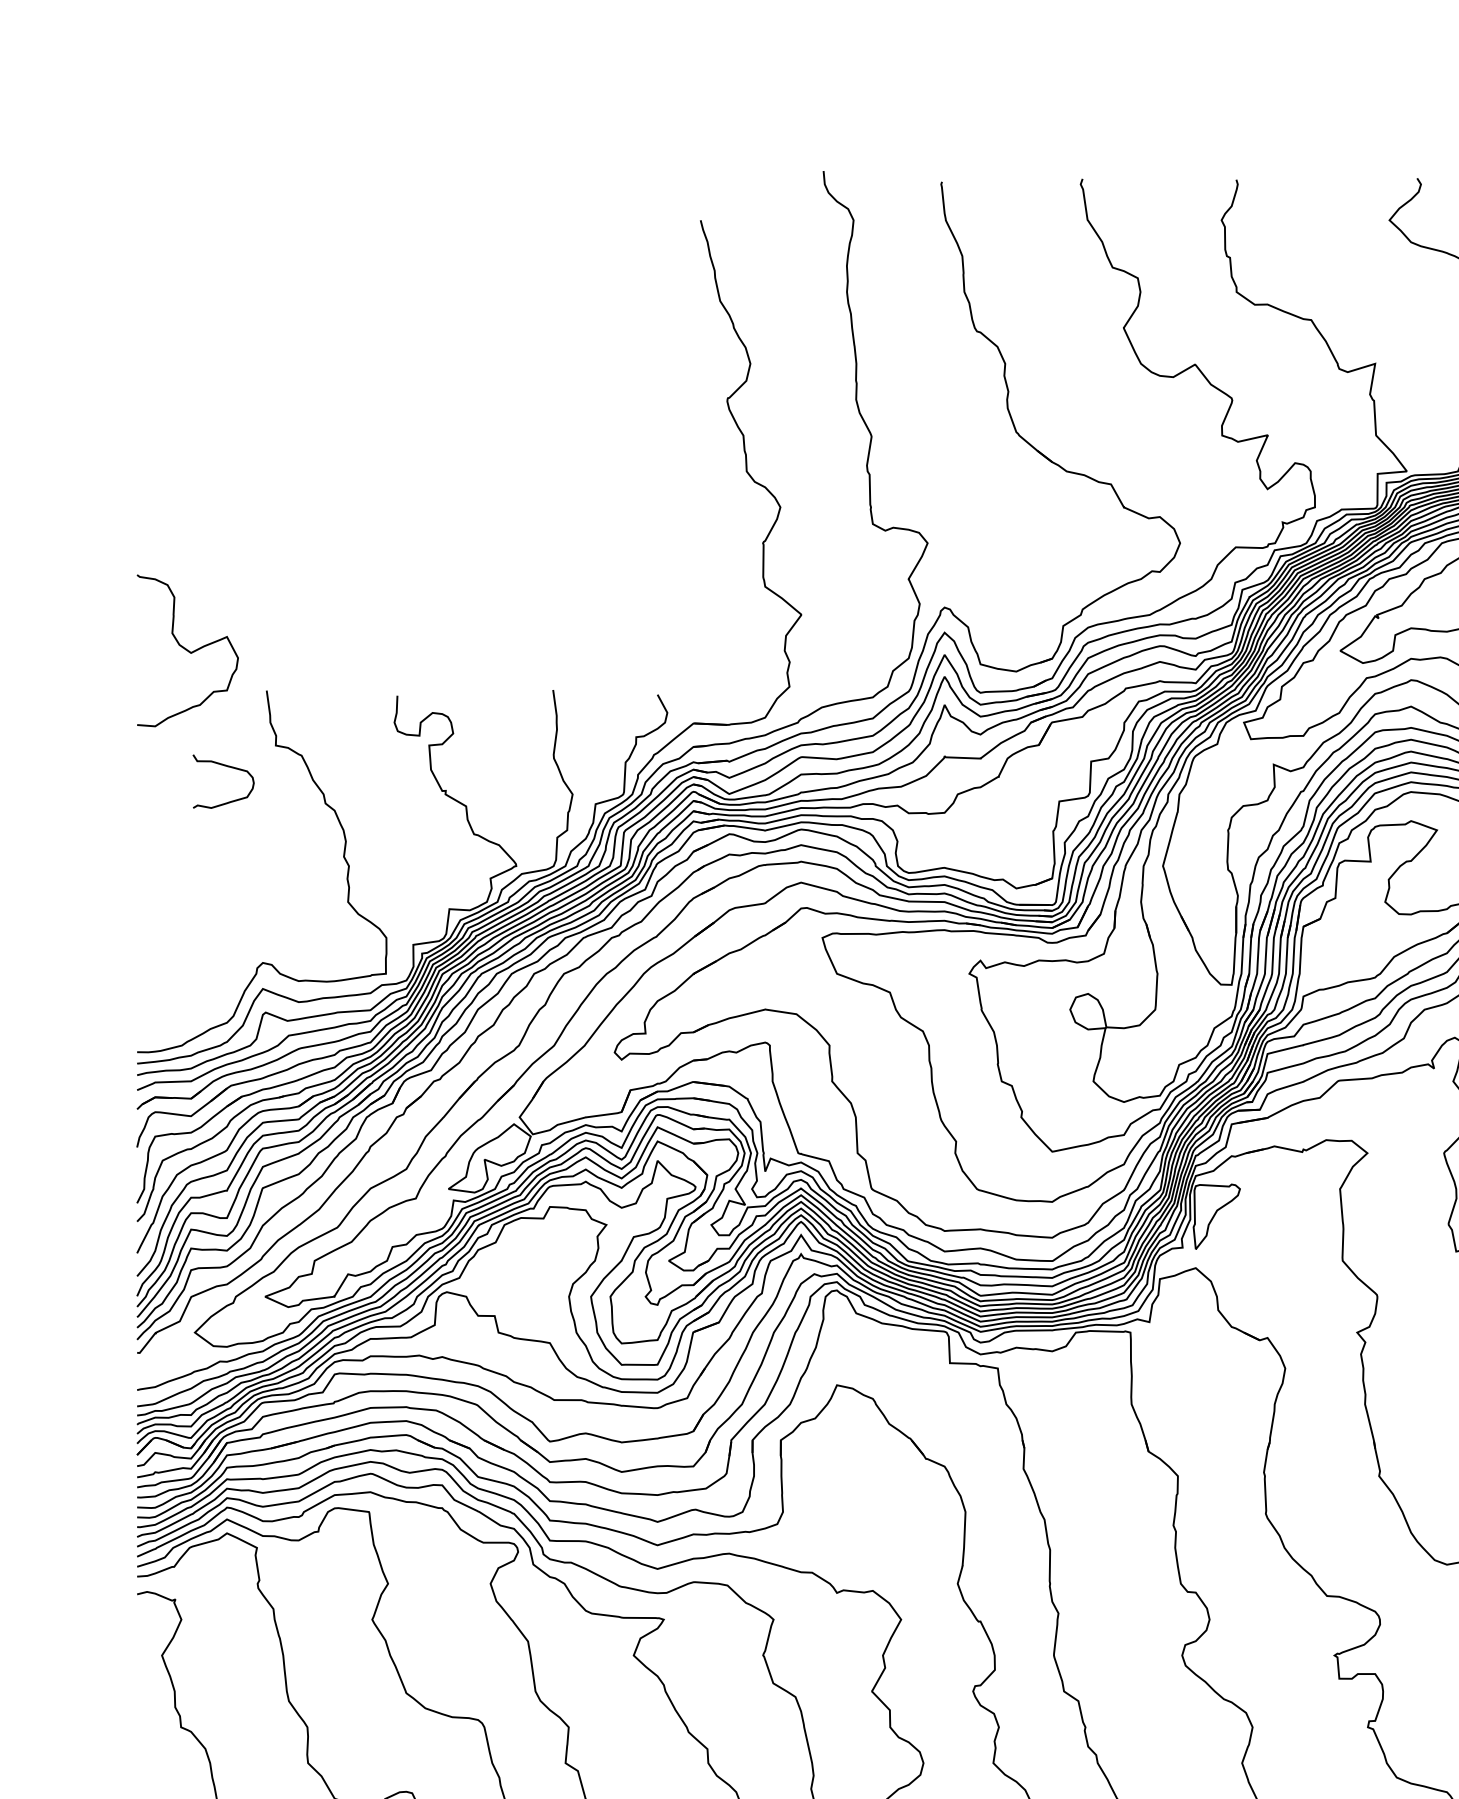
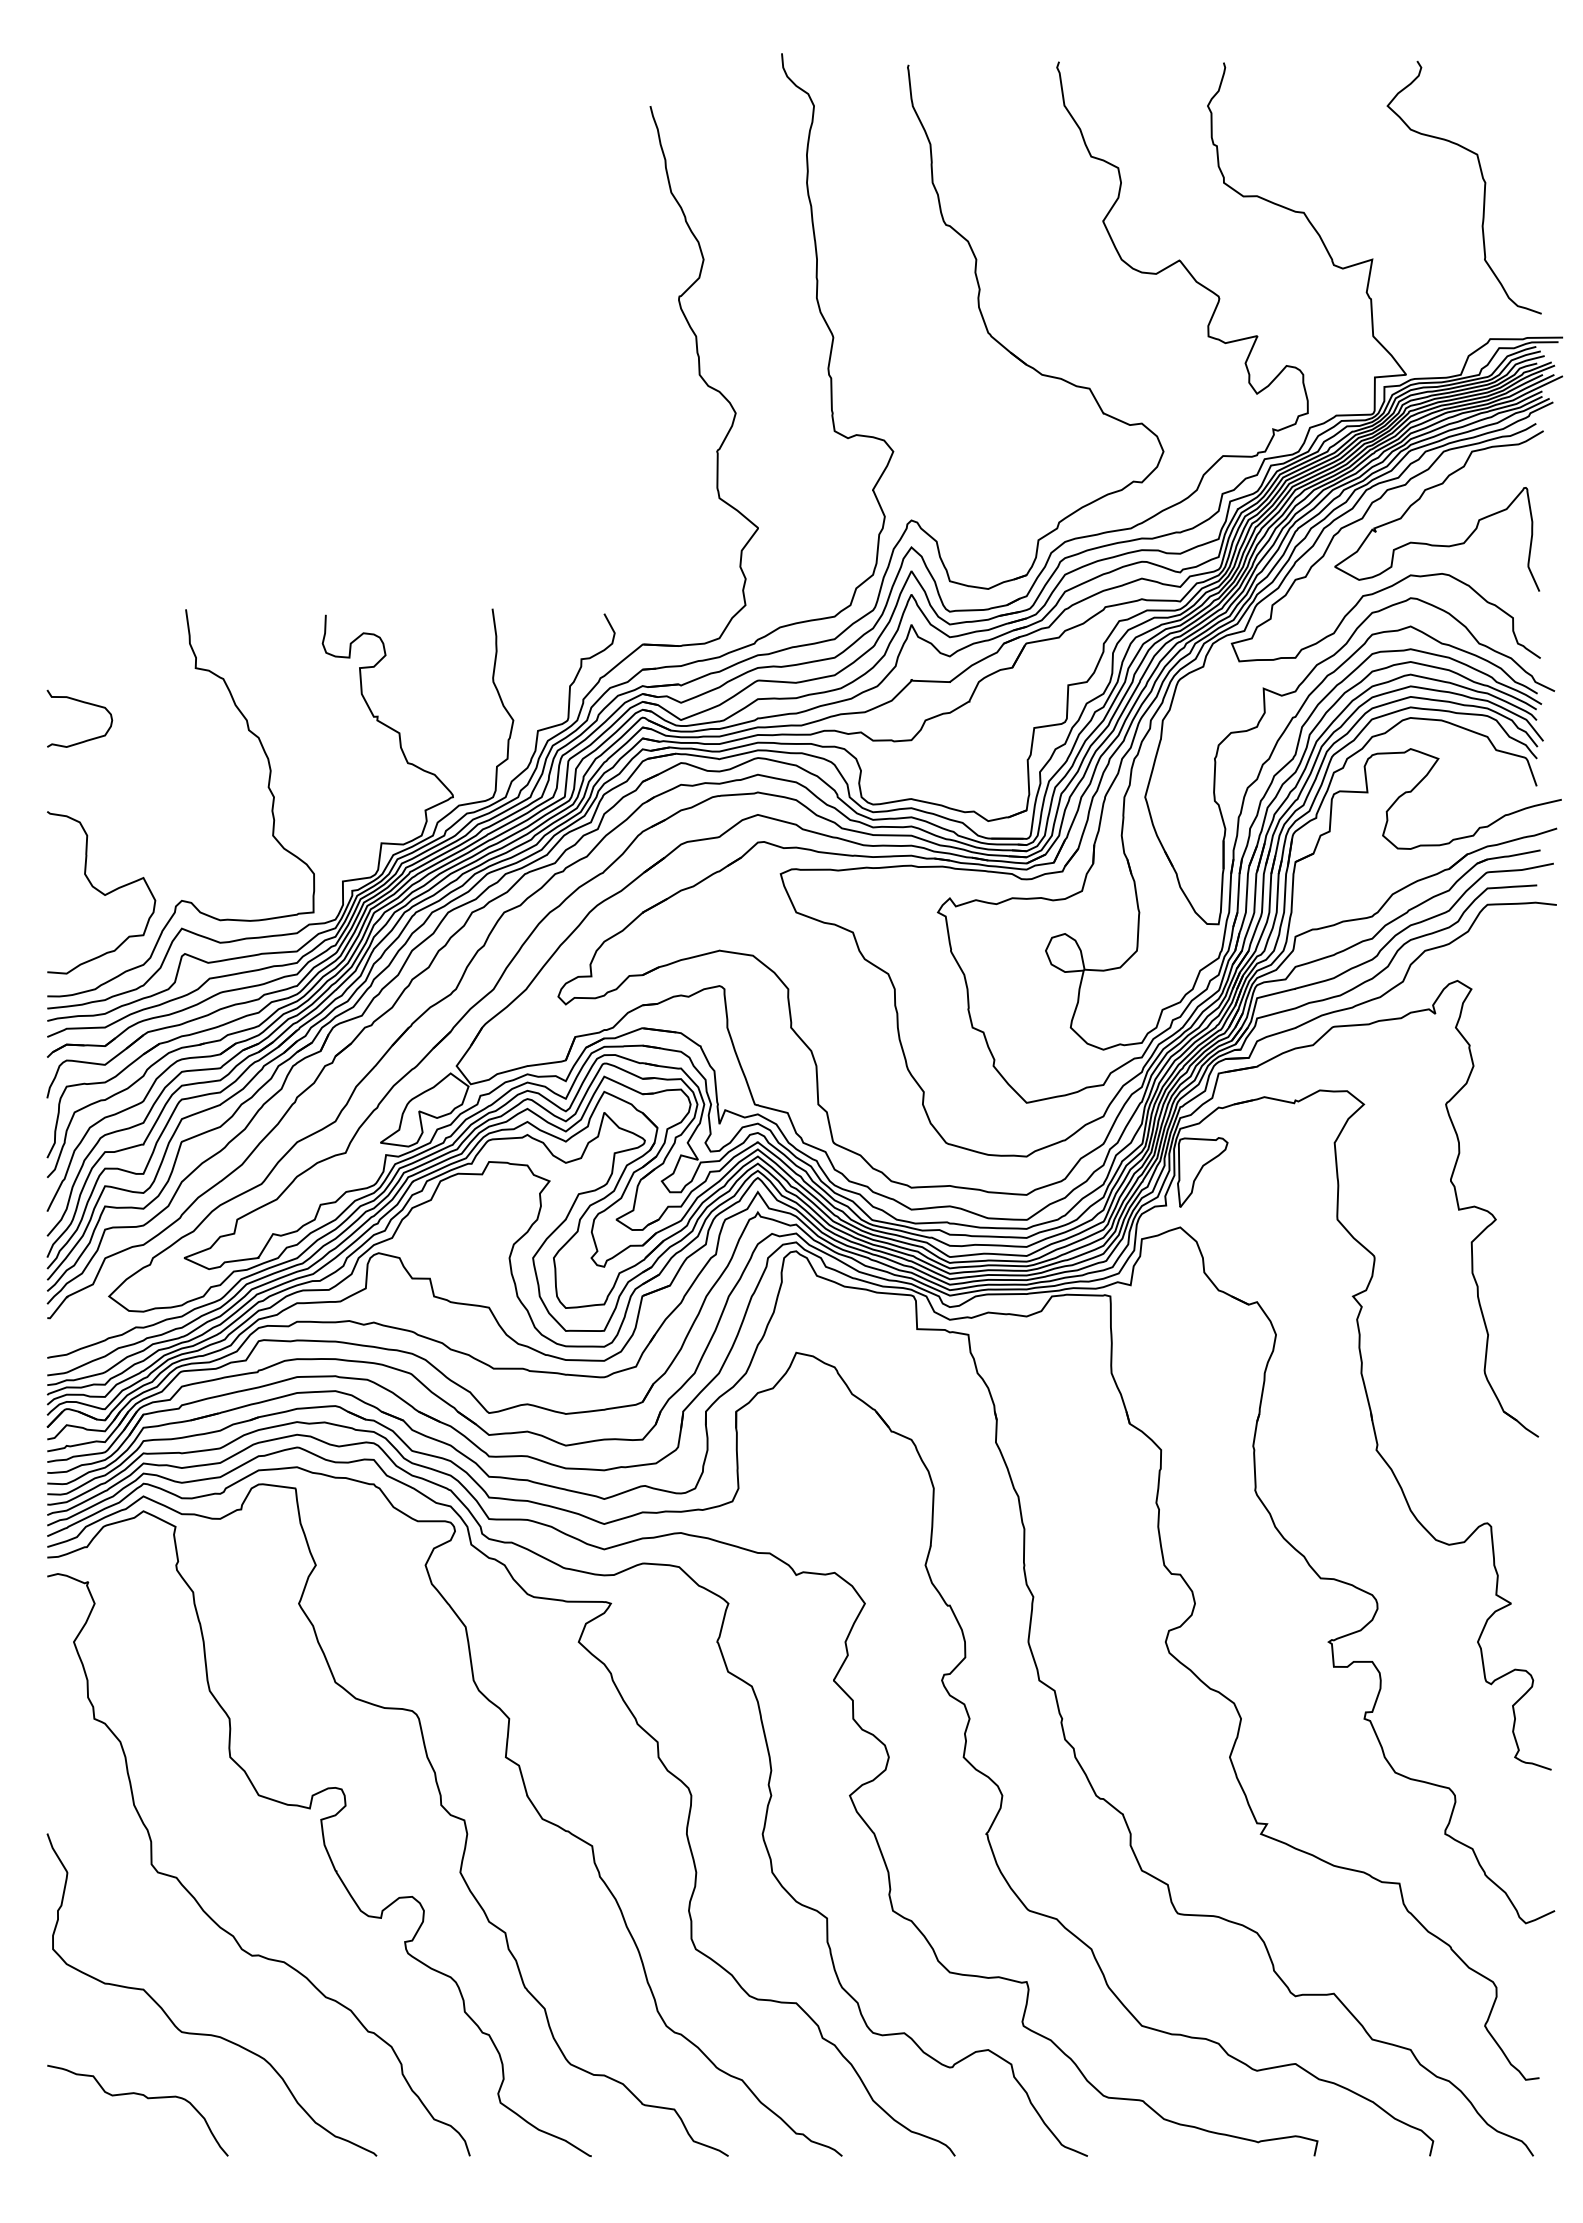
curve: (187, 650) -> (101, 892), moved
curve: (227, 767) -> (84, 703), moved

